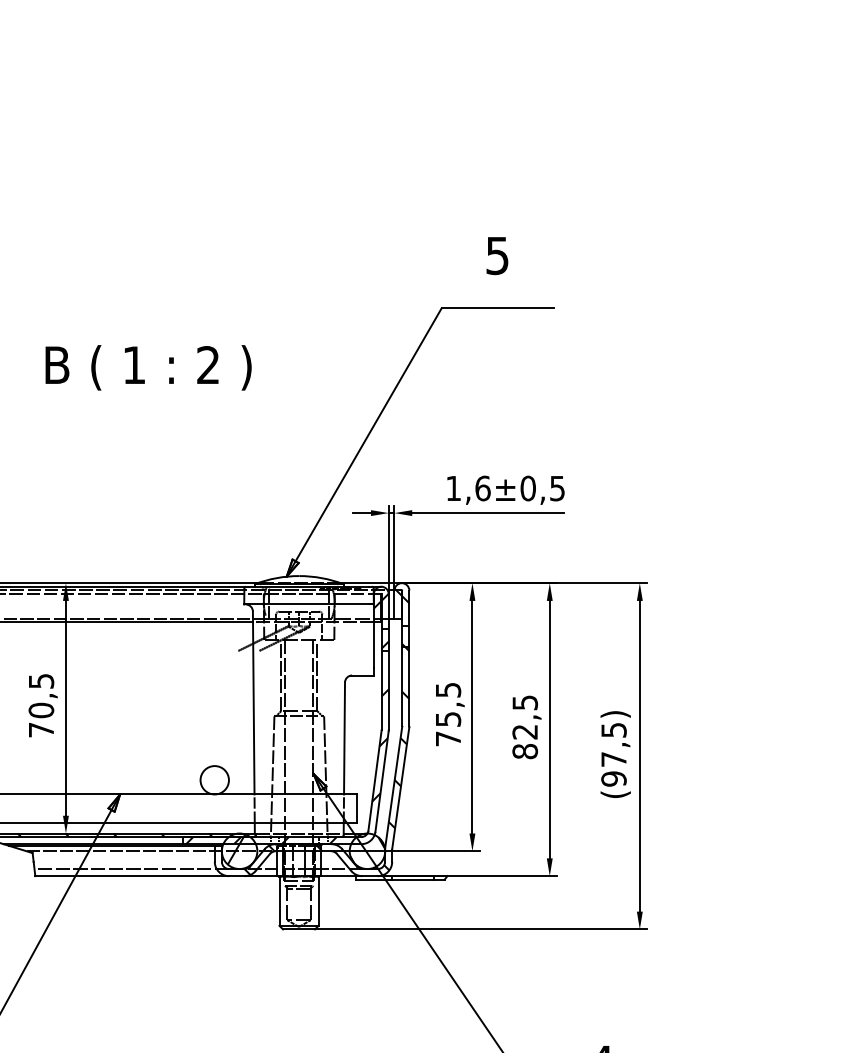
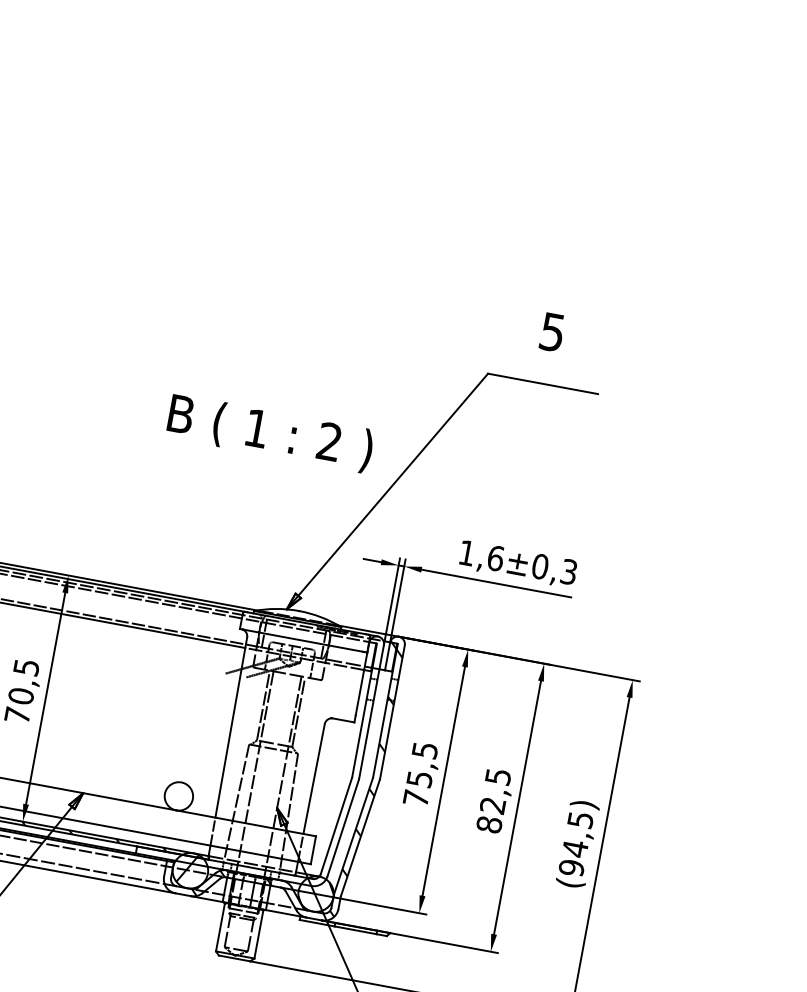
text: (148, 367) -> (270, 433), moved
text: (557, 487) -> (569, 571), ±0,5 -> ±0,3
hatch: (287, 718) -> (261, 748), removed
text: (613, 759) -> (574, 848), (97,5) -> (94,5)

